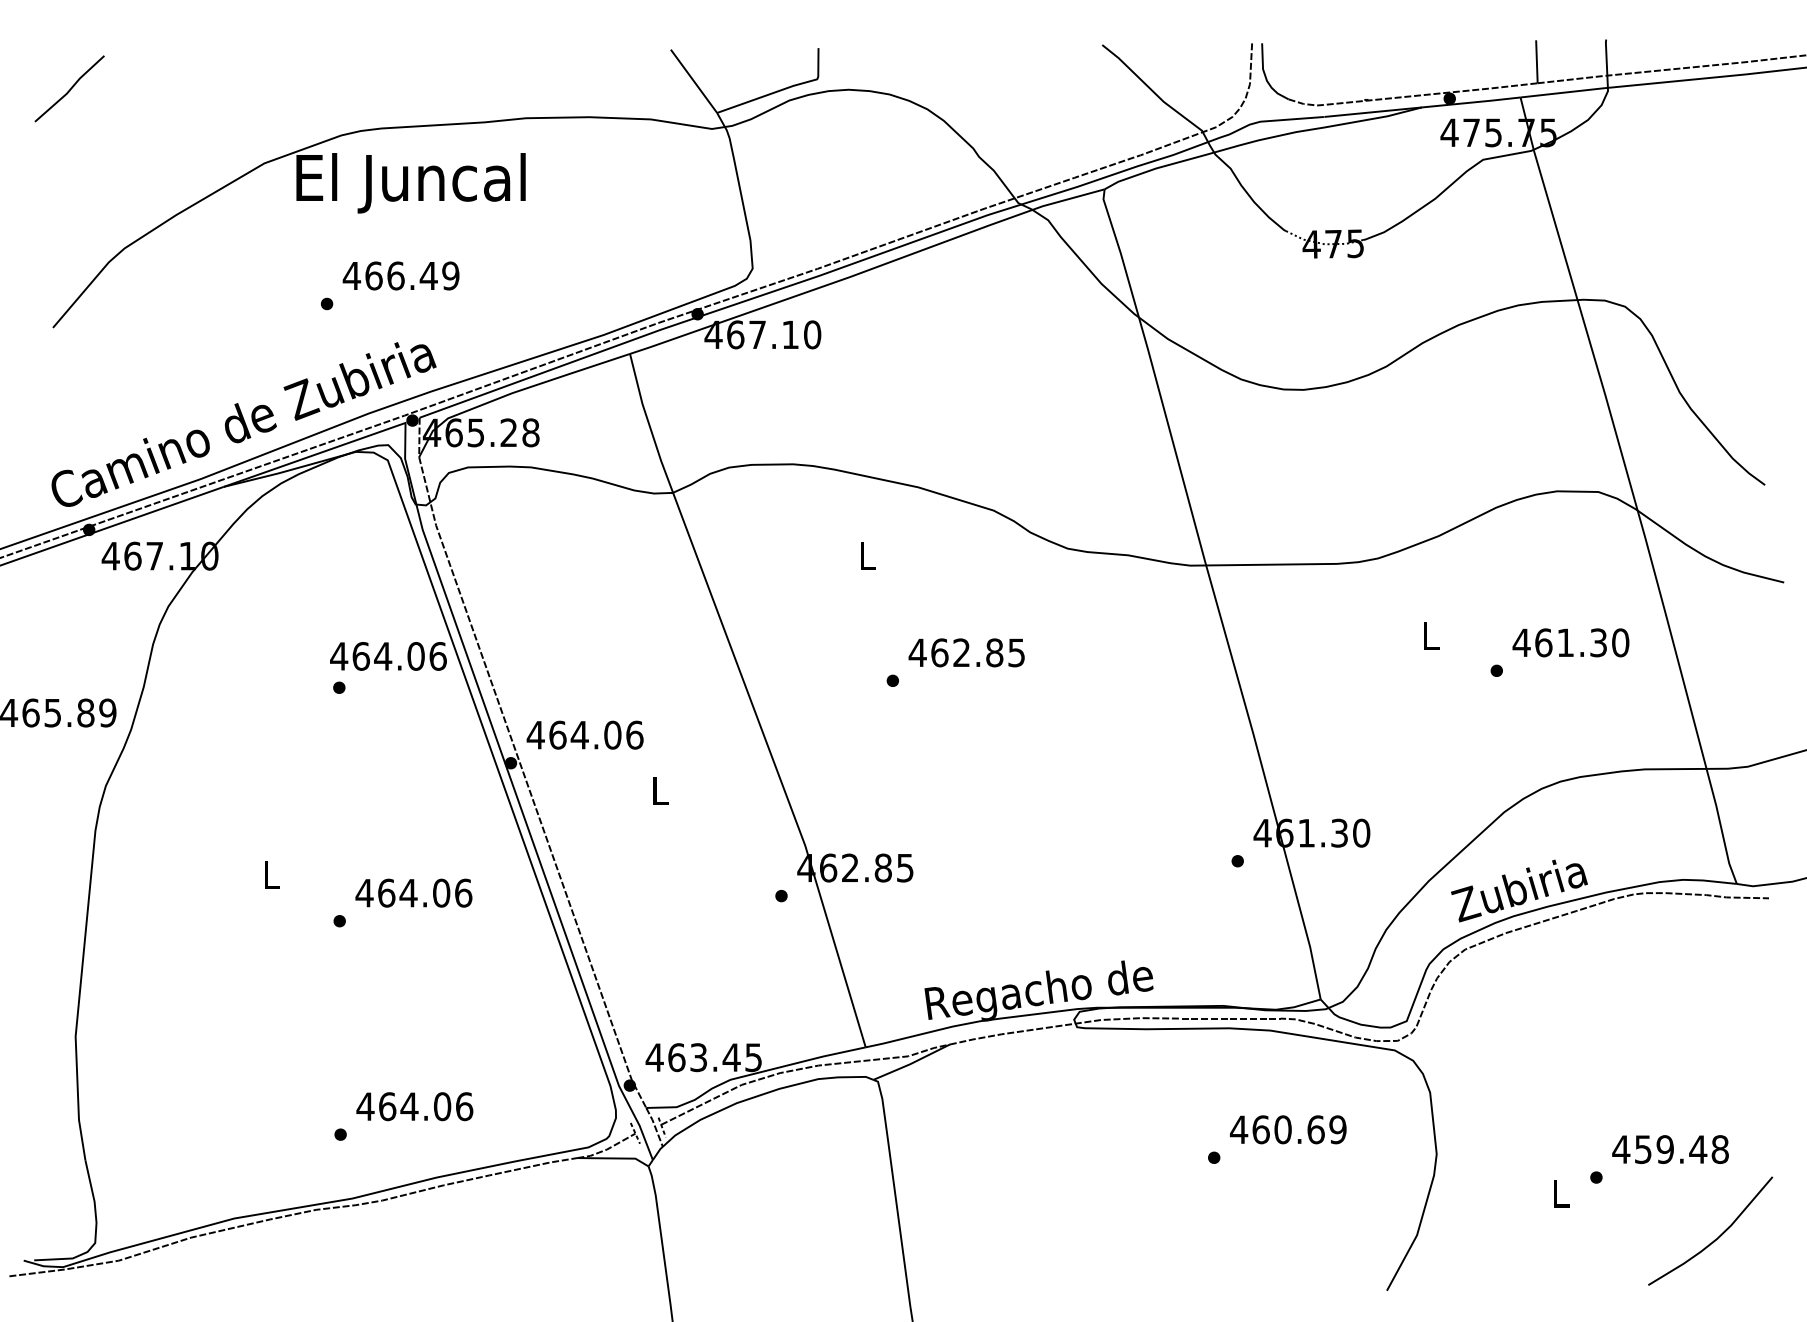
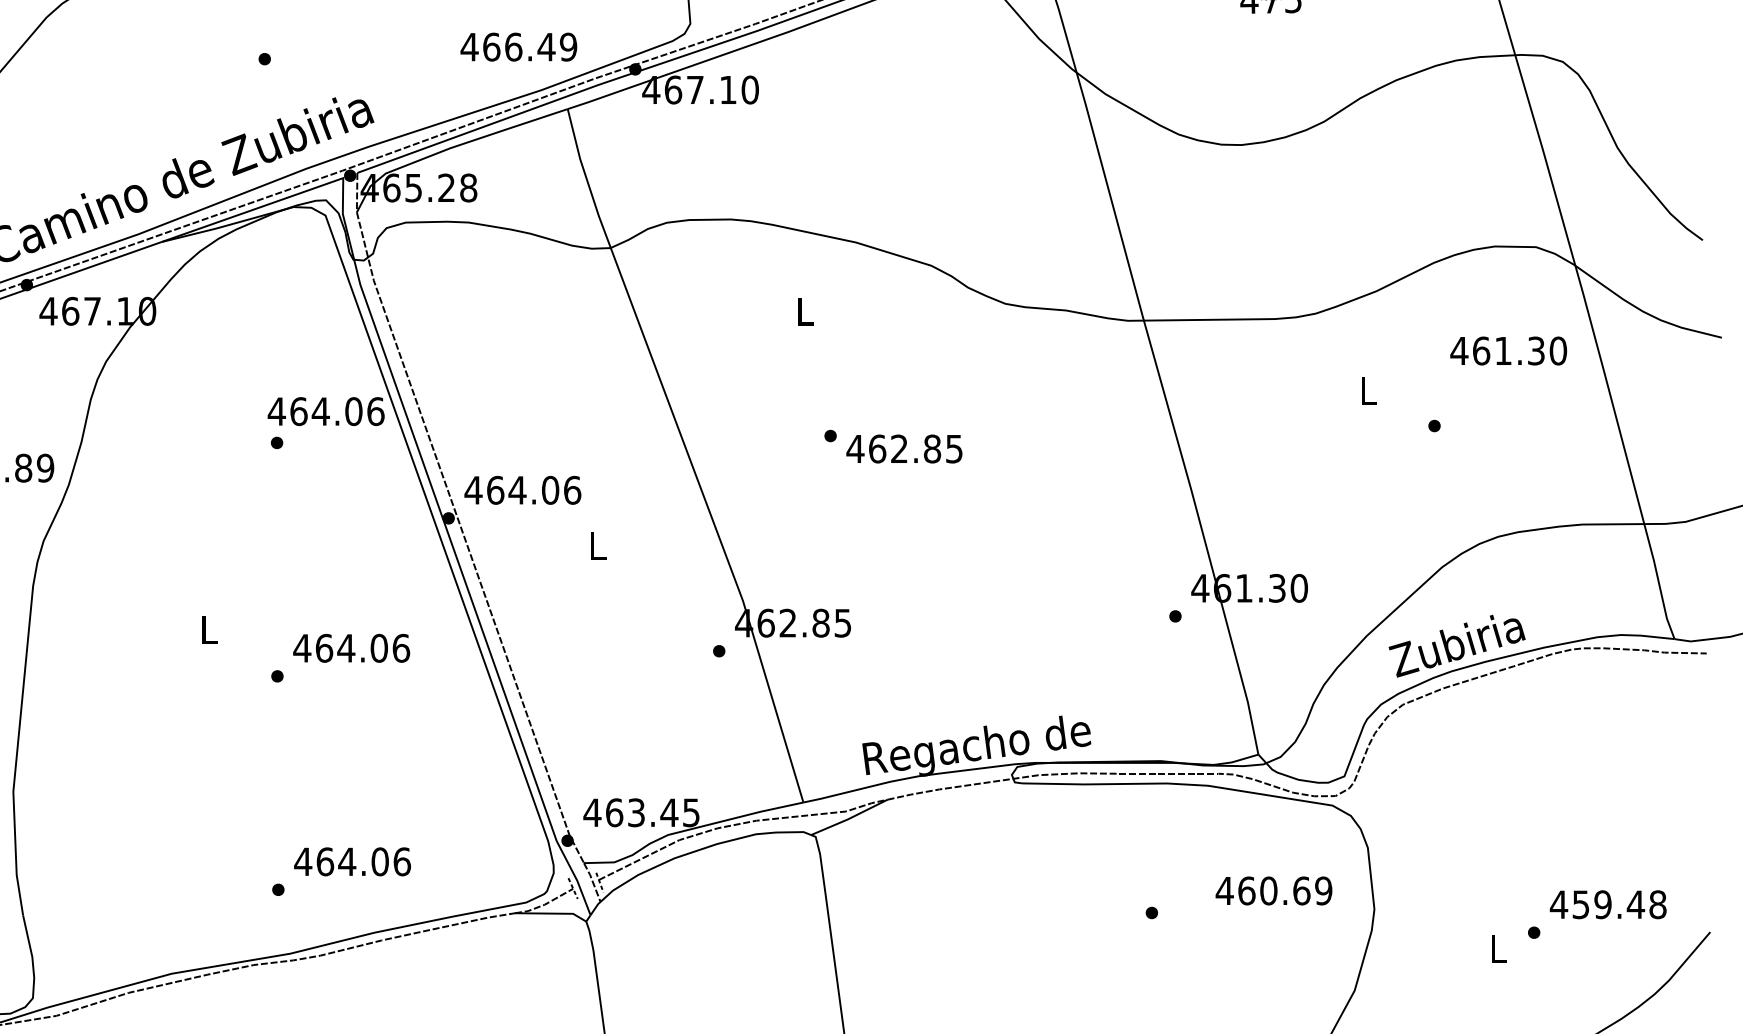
text: (400, 275) -> (518, 46), moved
text: (1570, 642) -> (1508, 350), moved
text: (966, 652) -> (904, 448), moved
text: (1288, 1129) -> (1274, 890), moved

